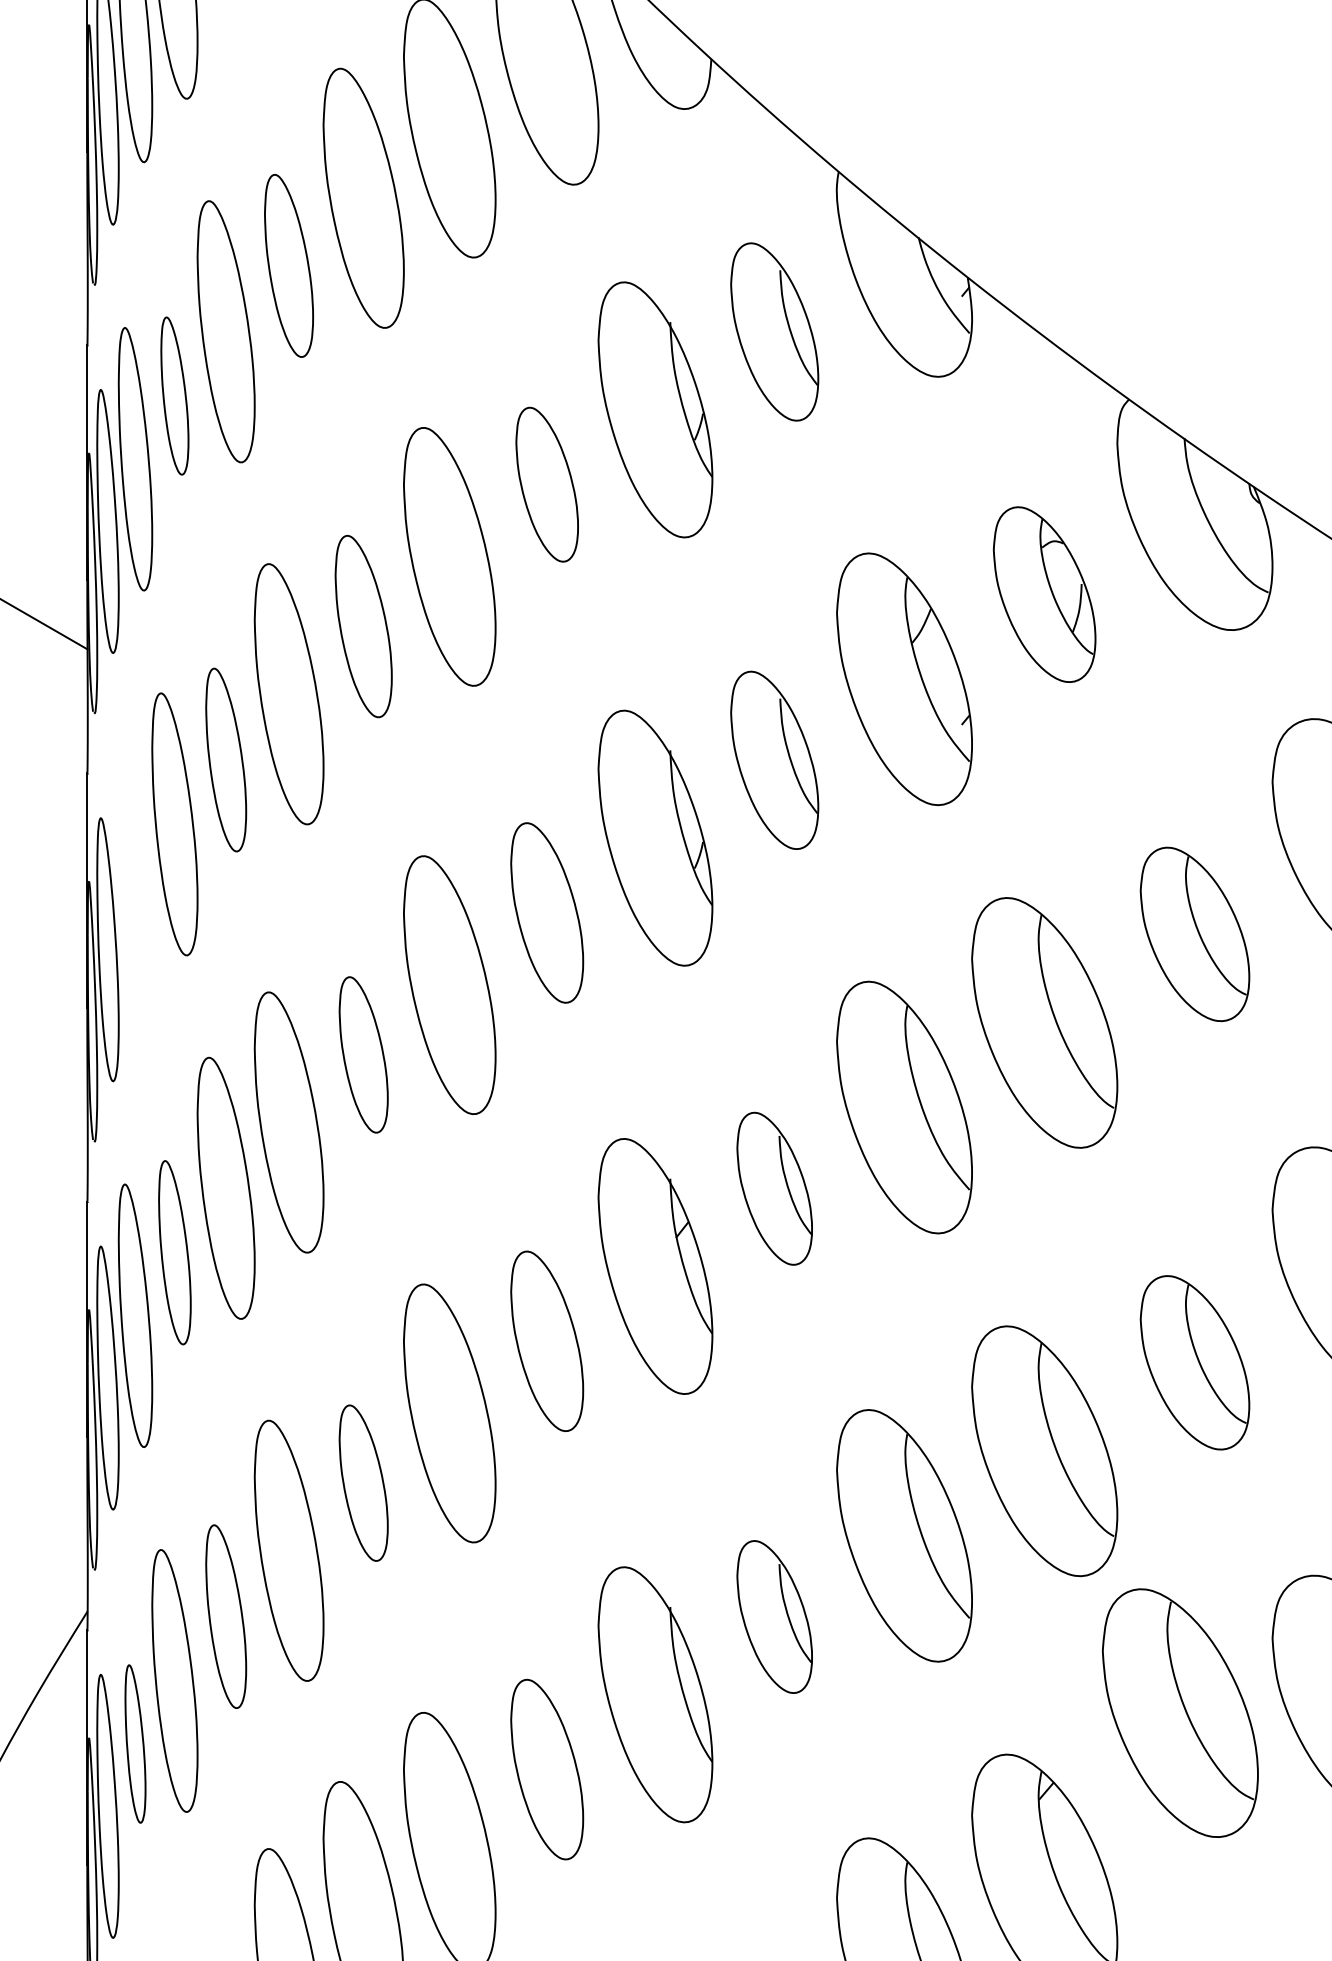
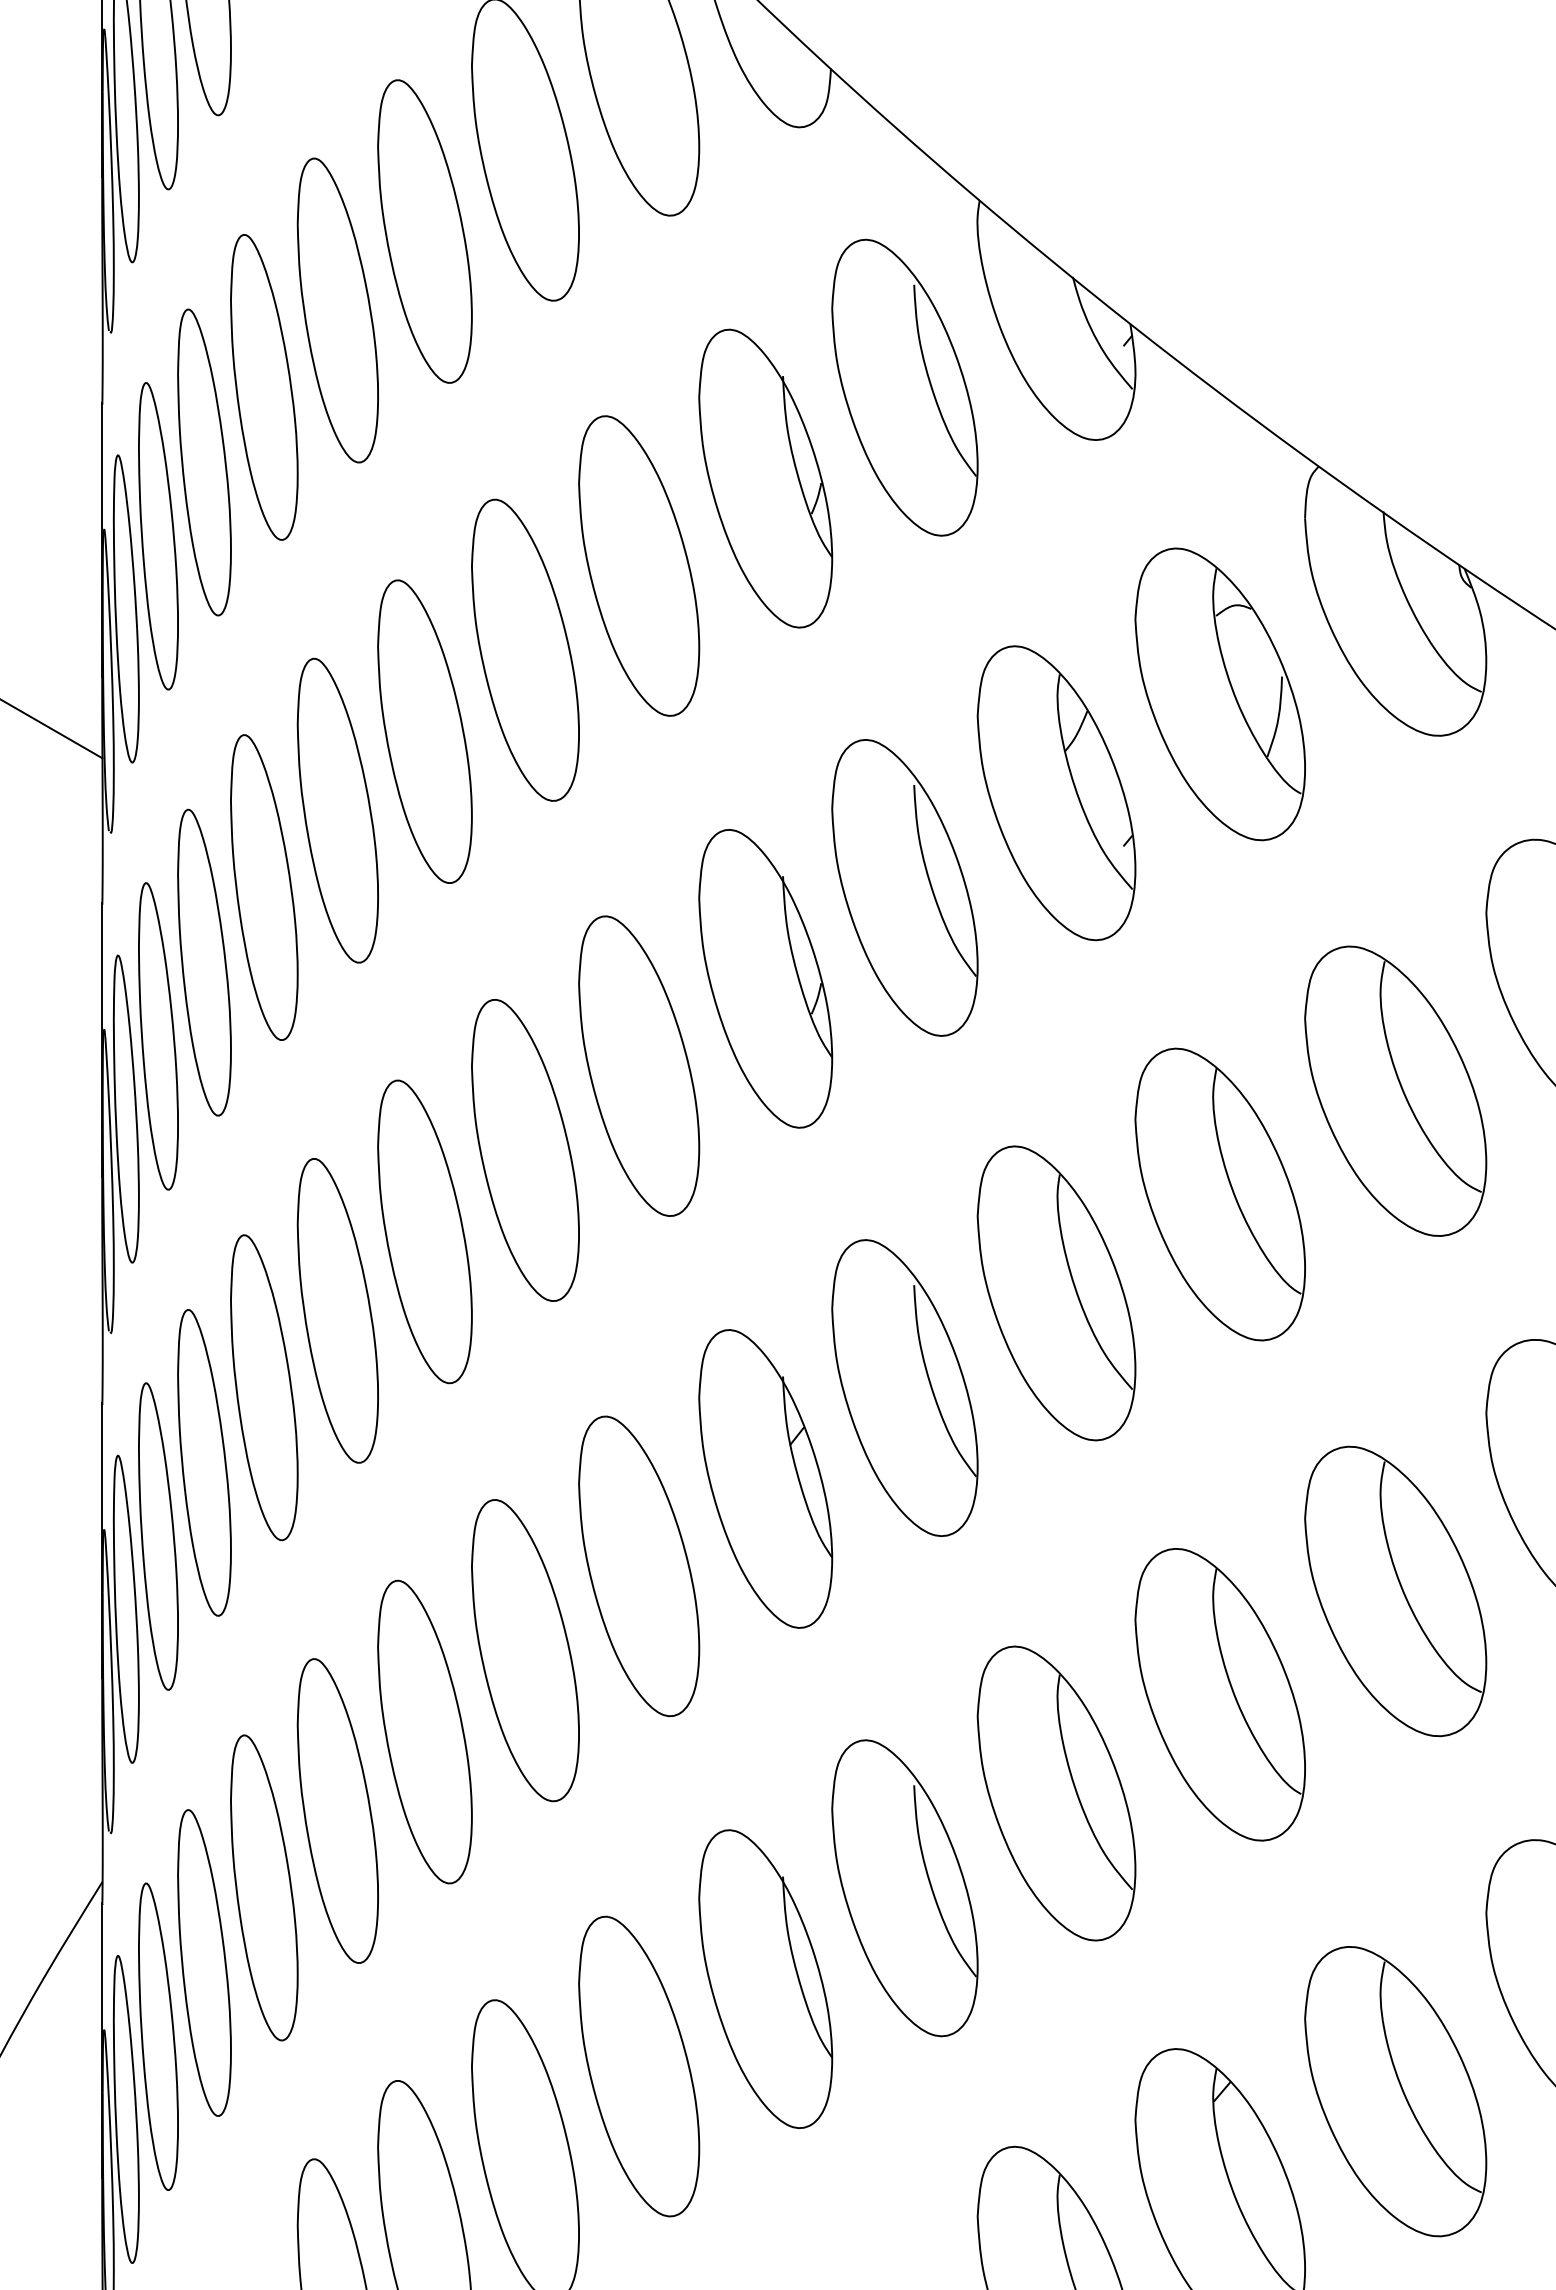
part: (288, 265) -> (337, 310), size x1.43
part: (774, 331) -> (904, 387), size x1.43
part: (174, 396) -> (204, 462), size x1.67
part: (547, 484) -> (639, 565), size x1.67
part: (1044, 594) -> (1219, 694), size x1.43
part: (363, 626) -> (424, 731), size x1.43
part: (226, 760) -> (264, 887), size x1.43
part: (774, 760) -> (904, 887), size x1.43
part: (135, 887) -> (158, 1036), added
part: (547, 912) -> (639, 1065), size x1.43
part: (1194, 933) -> (1395, 1090), size x1.43
part: (363, 1054) -> (424, 1231), size x1.67
part: (774, 1189) -> (904, 1388), size x1.67
part: (174, 1252) -> (204, 1462), size x1.43
part: (547, 1341) -> (639, 1566), size x1.43
part: (1194, 1362) -> (1395, 1591), size x1.43
part: (363, 1482) -> (424, 1731), size x1.67
part: (226, 1616) -> (264, 1887), size x1.43
part: (774, 1617) -> (904, 1888), size x1.67
part: (1180, 1713) -> (1395, 2091), moved
part: (135, 1743) -> (158, 2036), size x1.67
part: (547, 1769) -> (639, 2066), size x1.43

